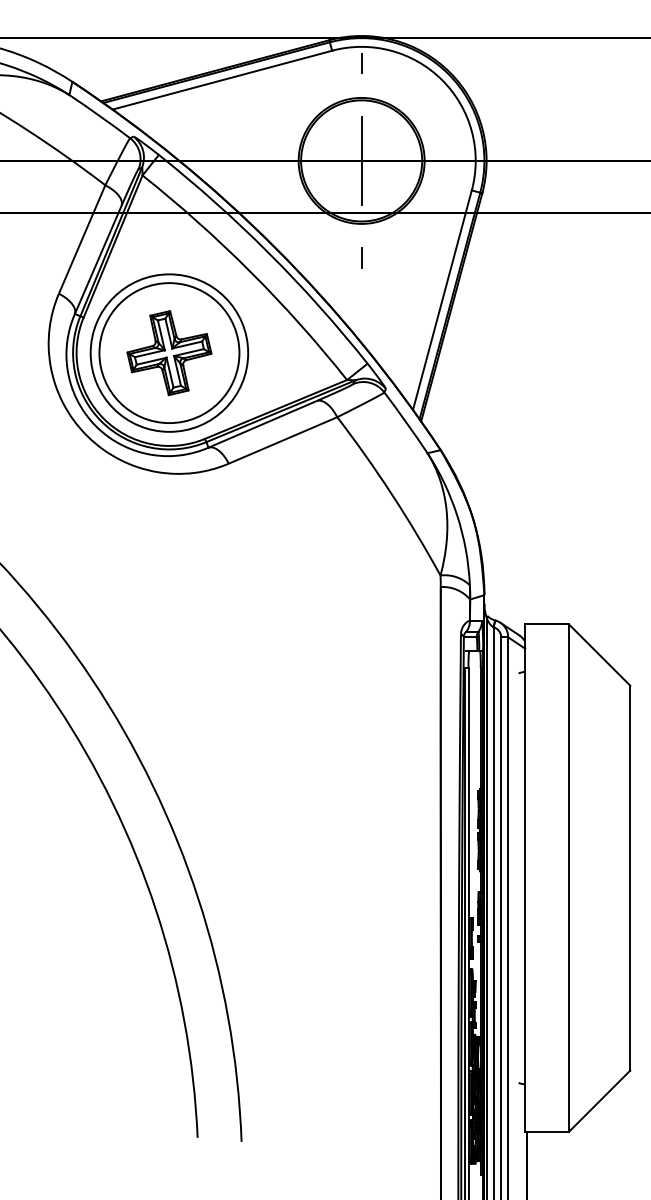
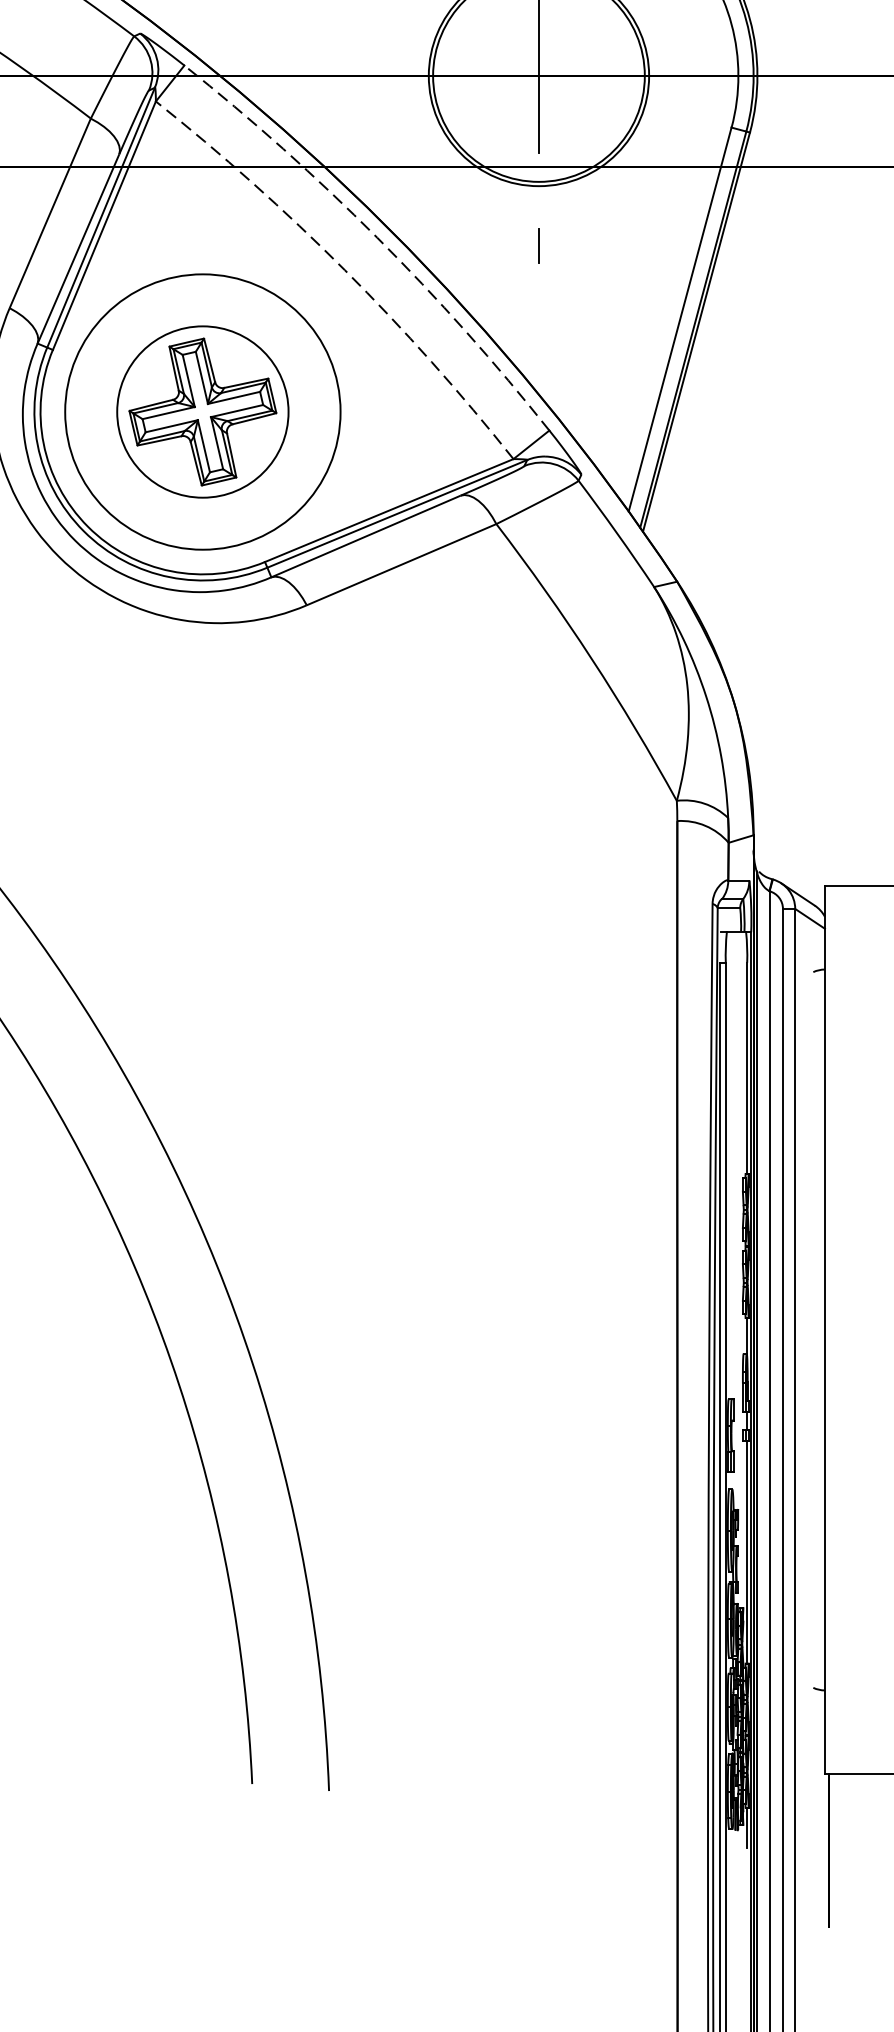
arc: (269, 253) -> (377, 237), solid -> dashed
arc: (250, 271) -> (344, 269), solid -> dashed
circle: (169, 353) -> (202, 412), size x0.7

